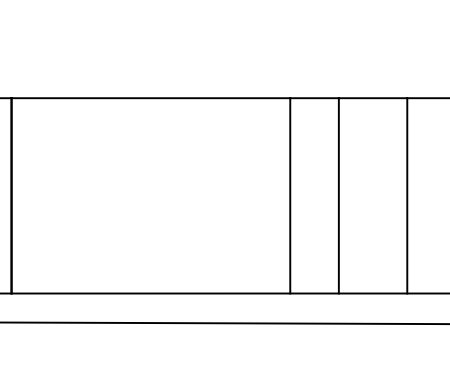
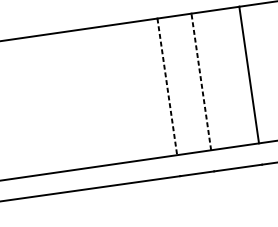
line: (290, 195) -> (167, 86), solid -> dashed
line: (338, 195) -> (201, 81), solid -> dashed

